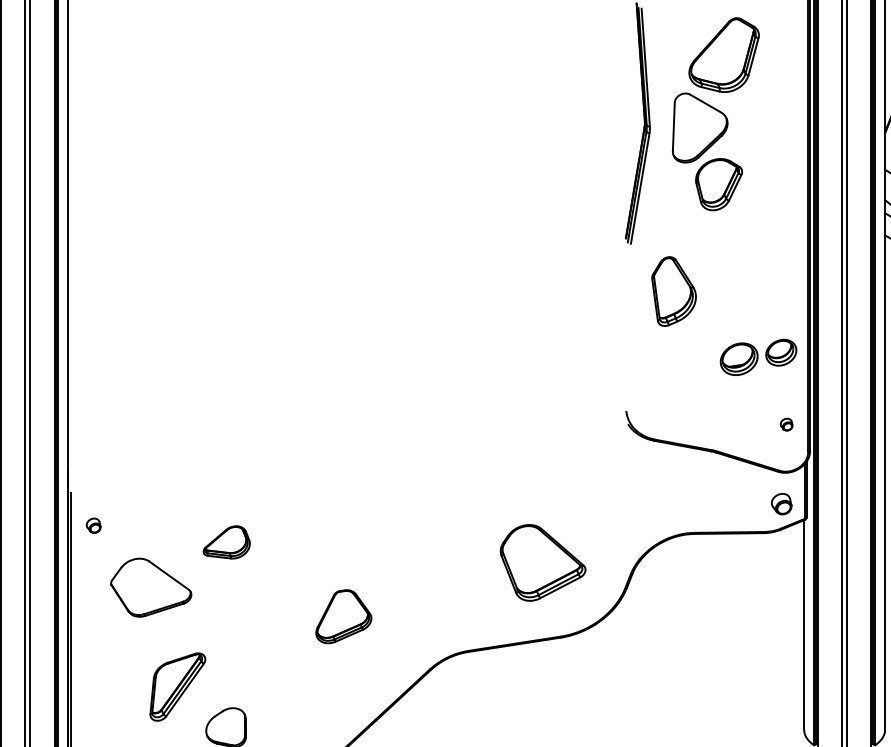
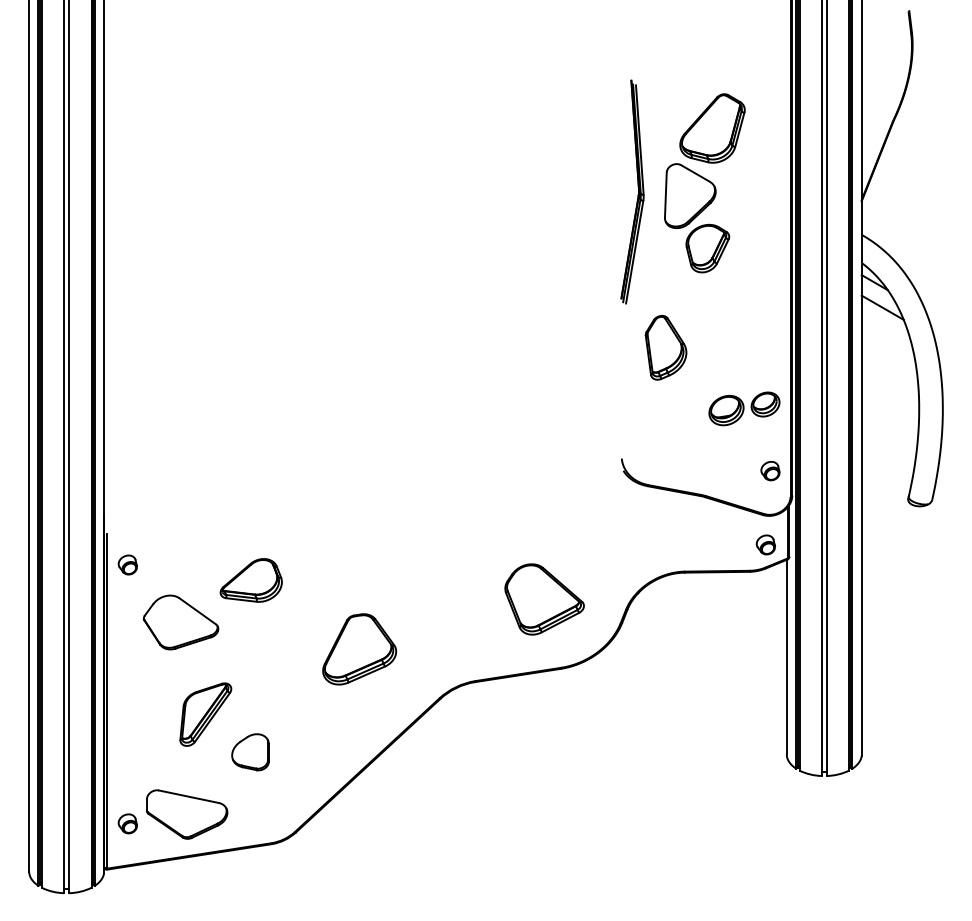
part: (786, 424) -> (770, 471), size x1.67
part: (93, 525) -> (127, 564), size x1.43
part: (226, 542) -> (250, 580), size x1.43
part: (343, 616) -> (359, 649), size x1.43

